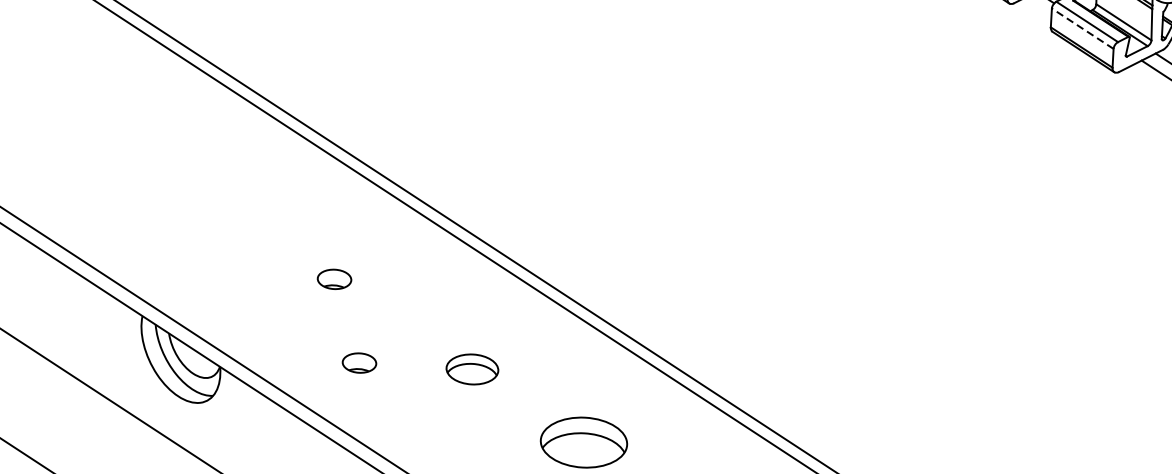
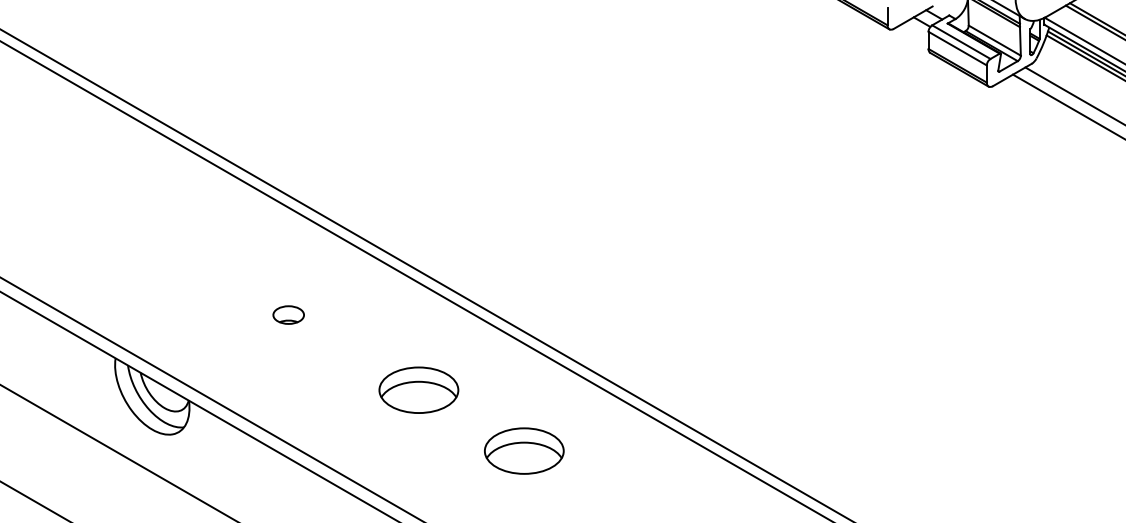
line: (1082, 28) -> (957, 48), dashed -> solid
part: (359, 362) -> (315, 389), removed
part: (472, 368) -> (418, 389), size x1.67

